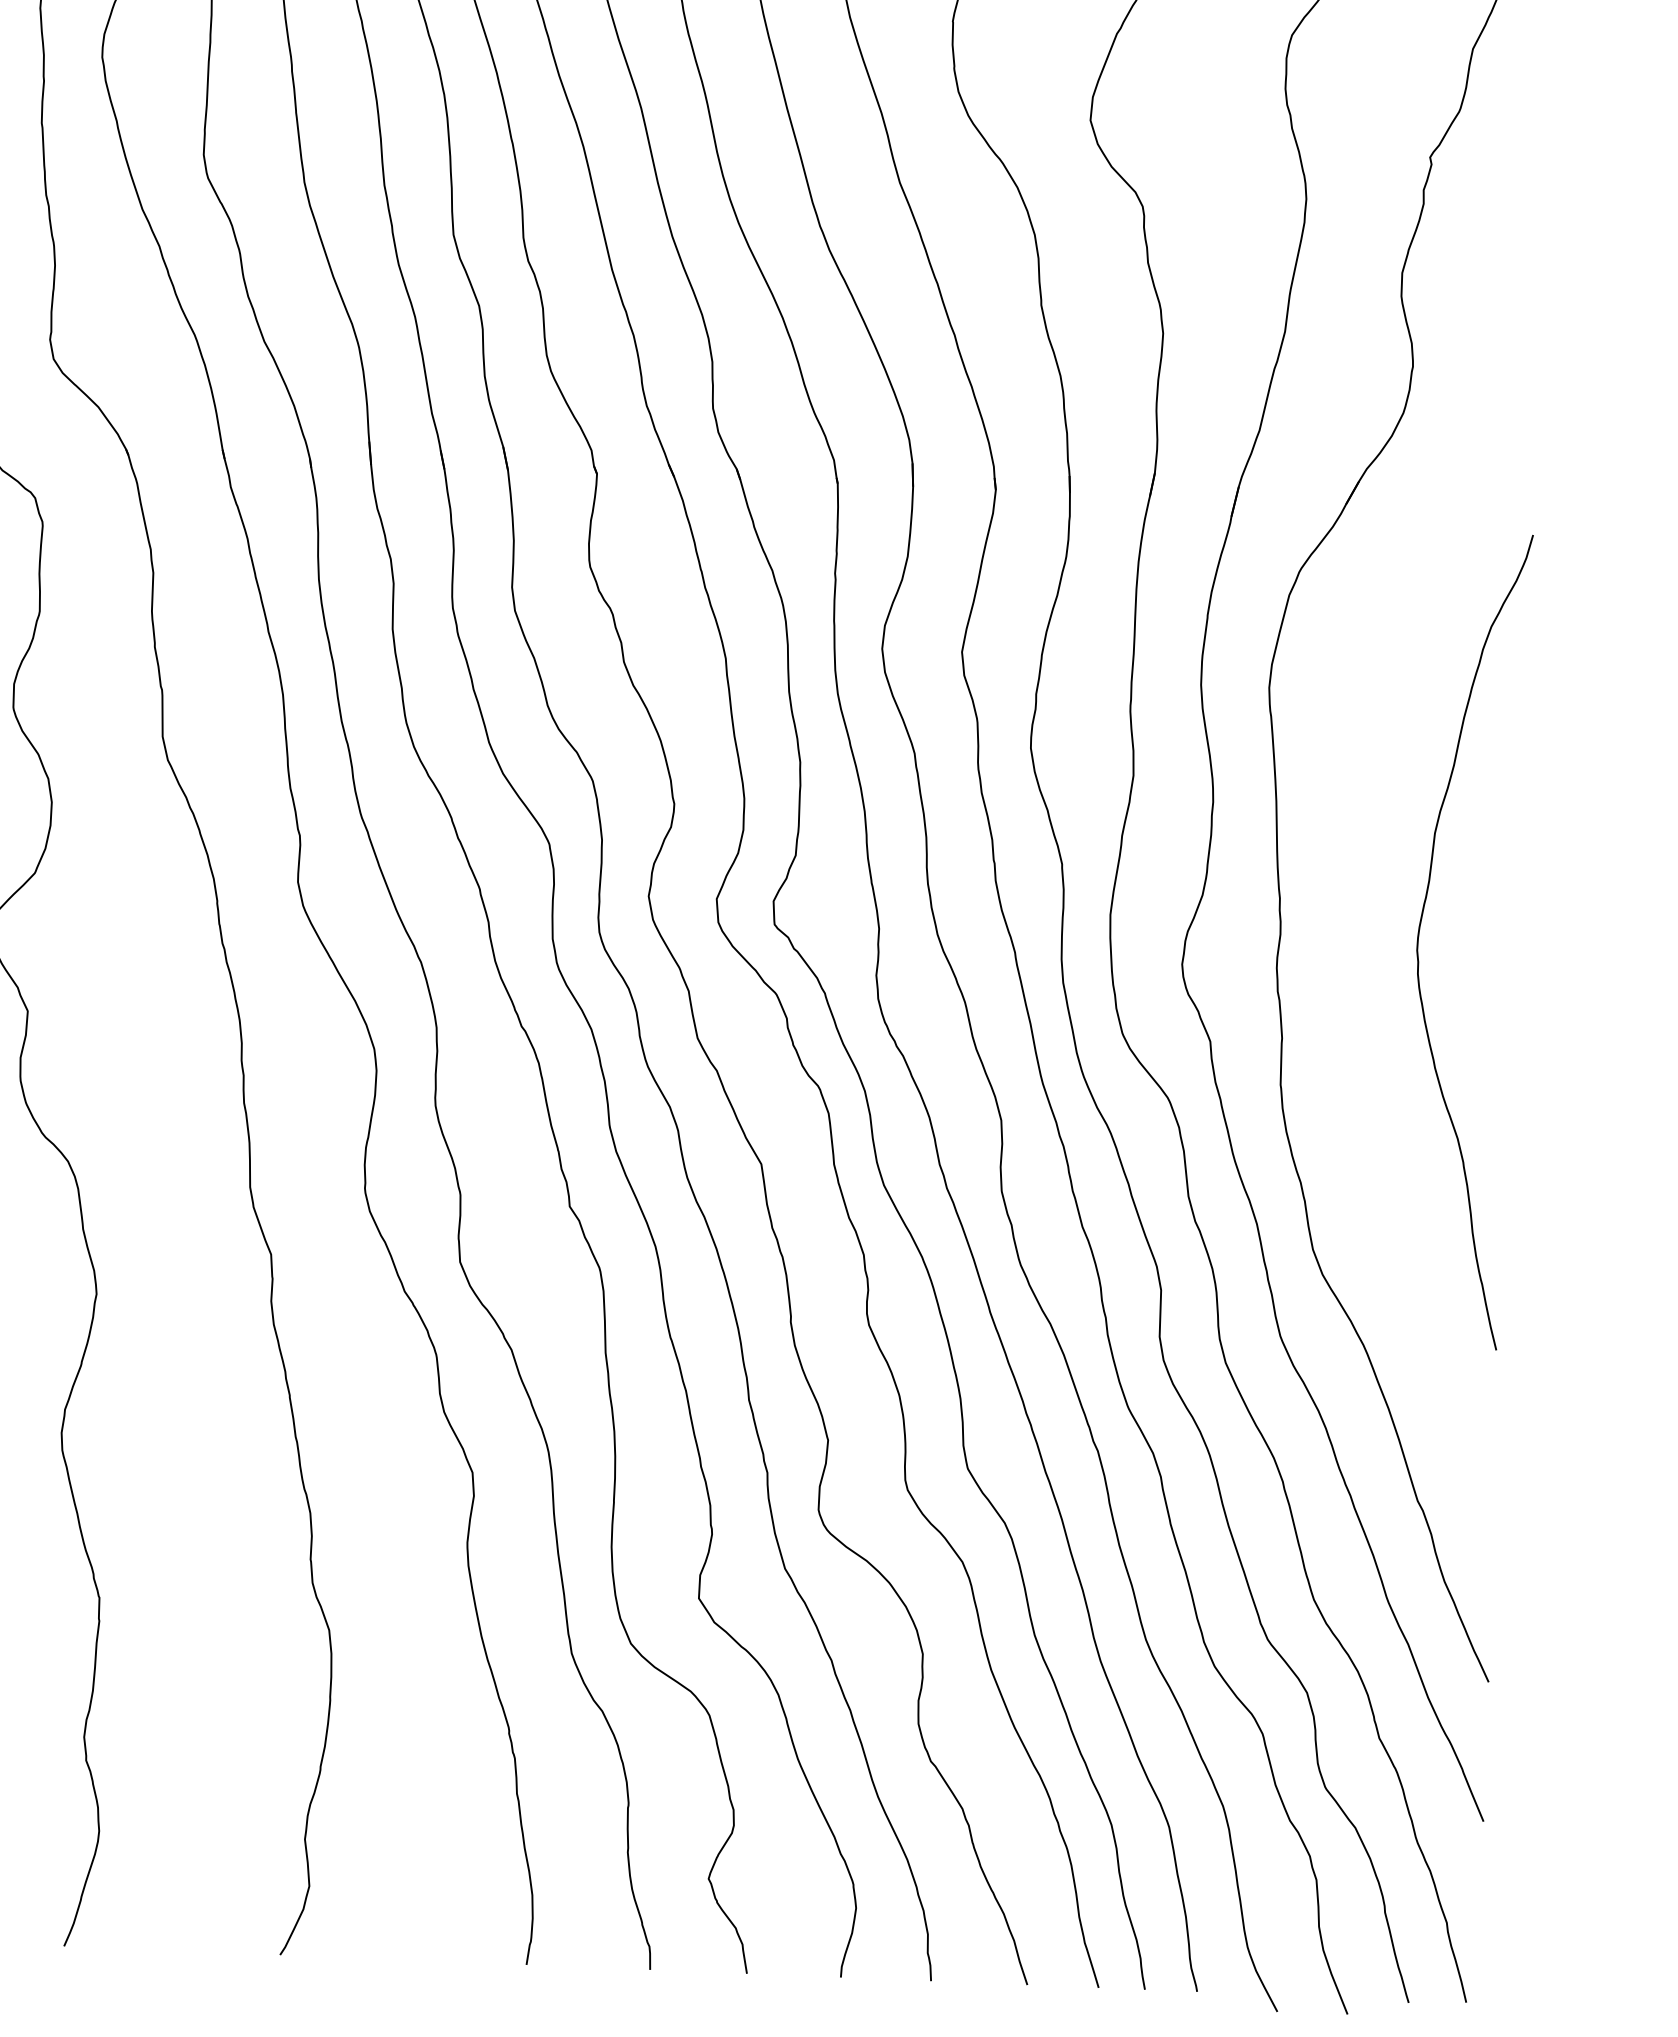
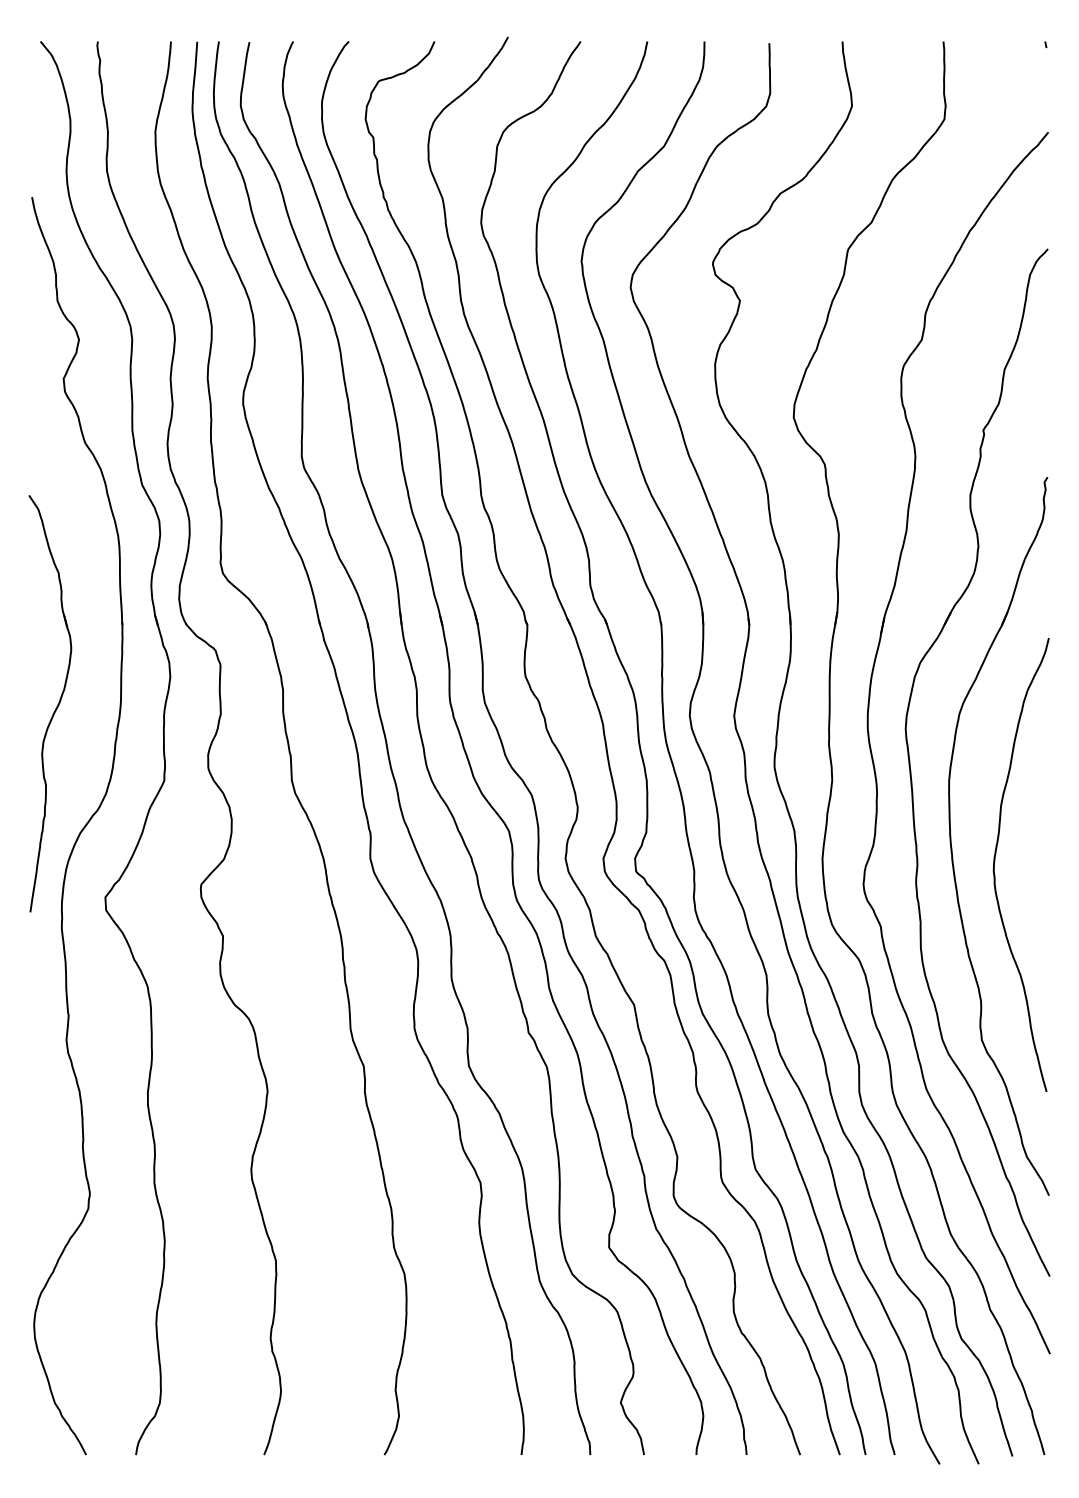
part: (1343, 884) -> (951, 836), added

